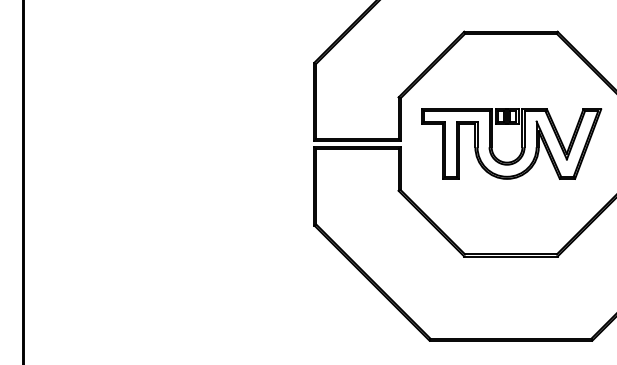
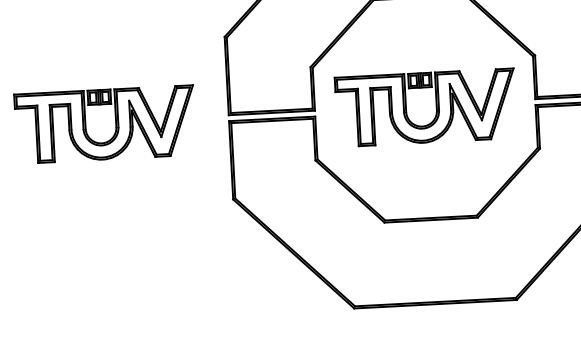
part: (200, 143) -> (115, 123), added

